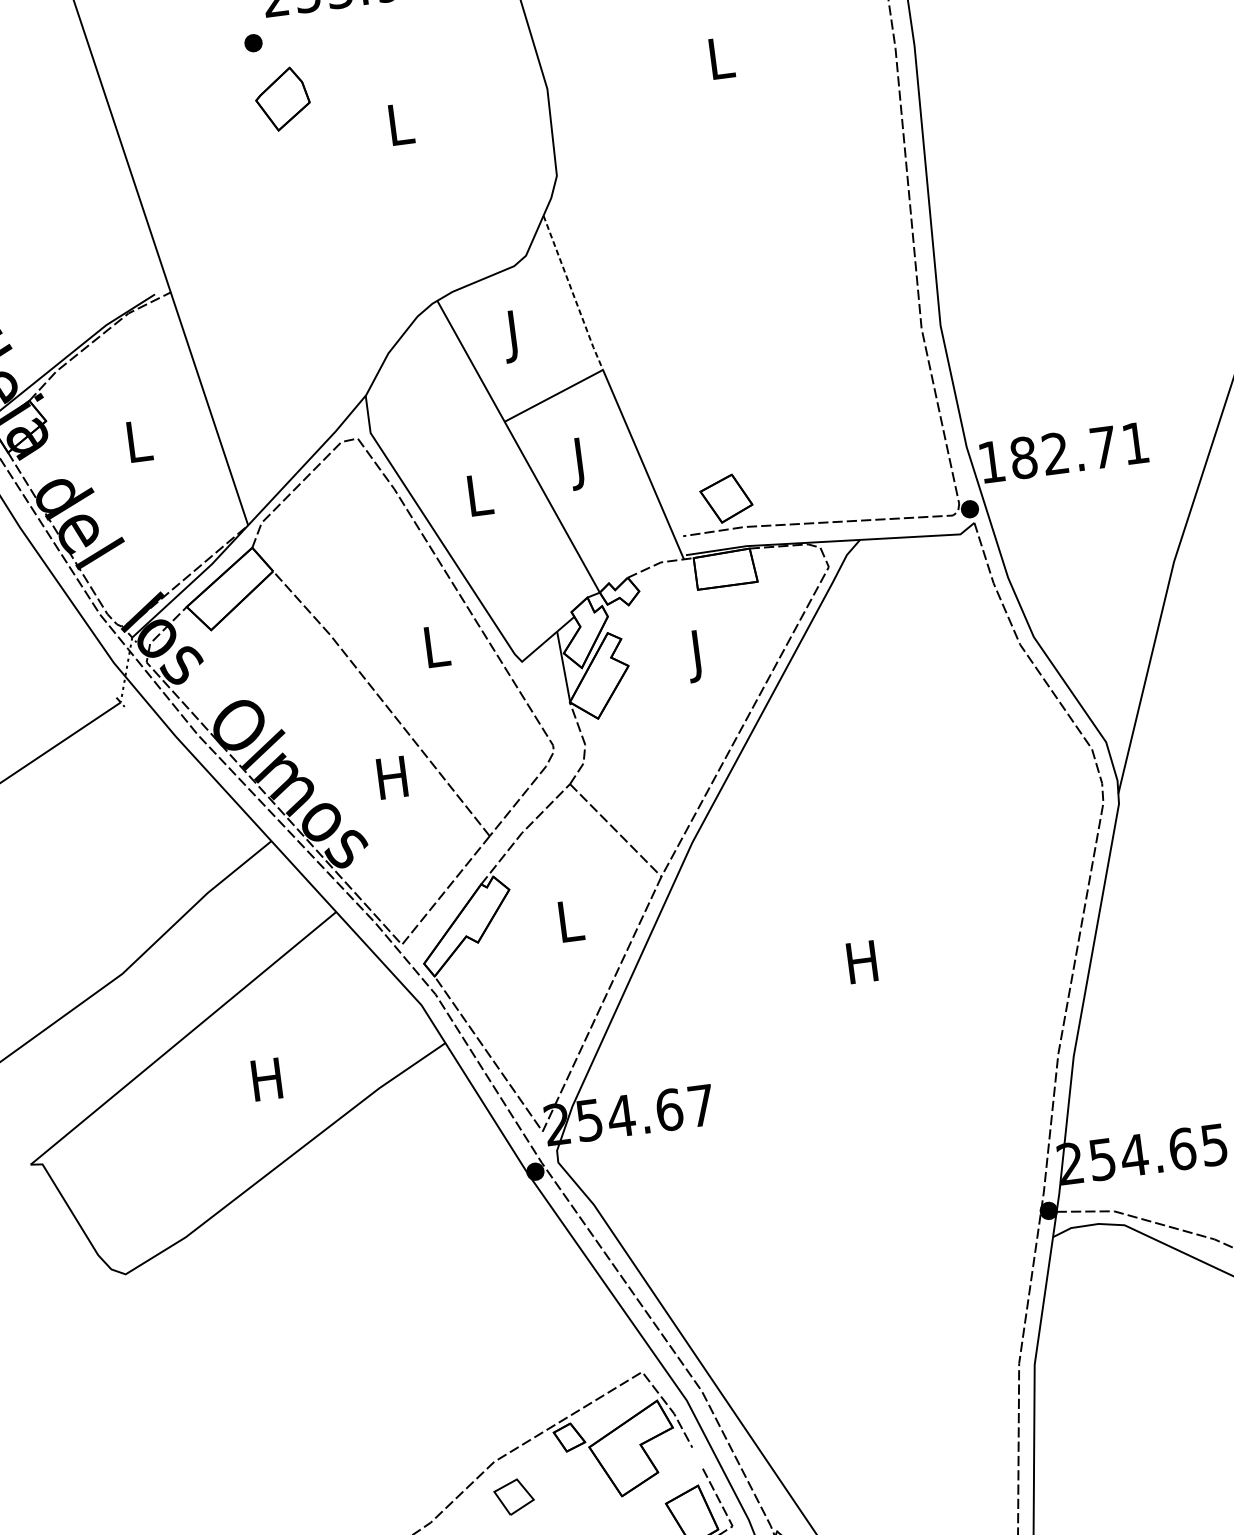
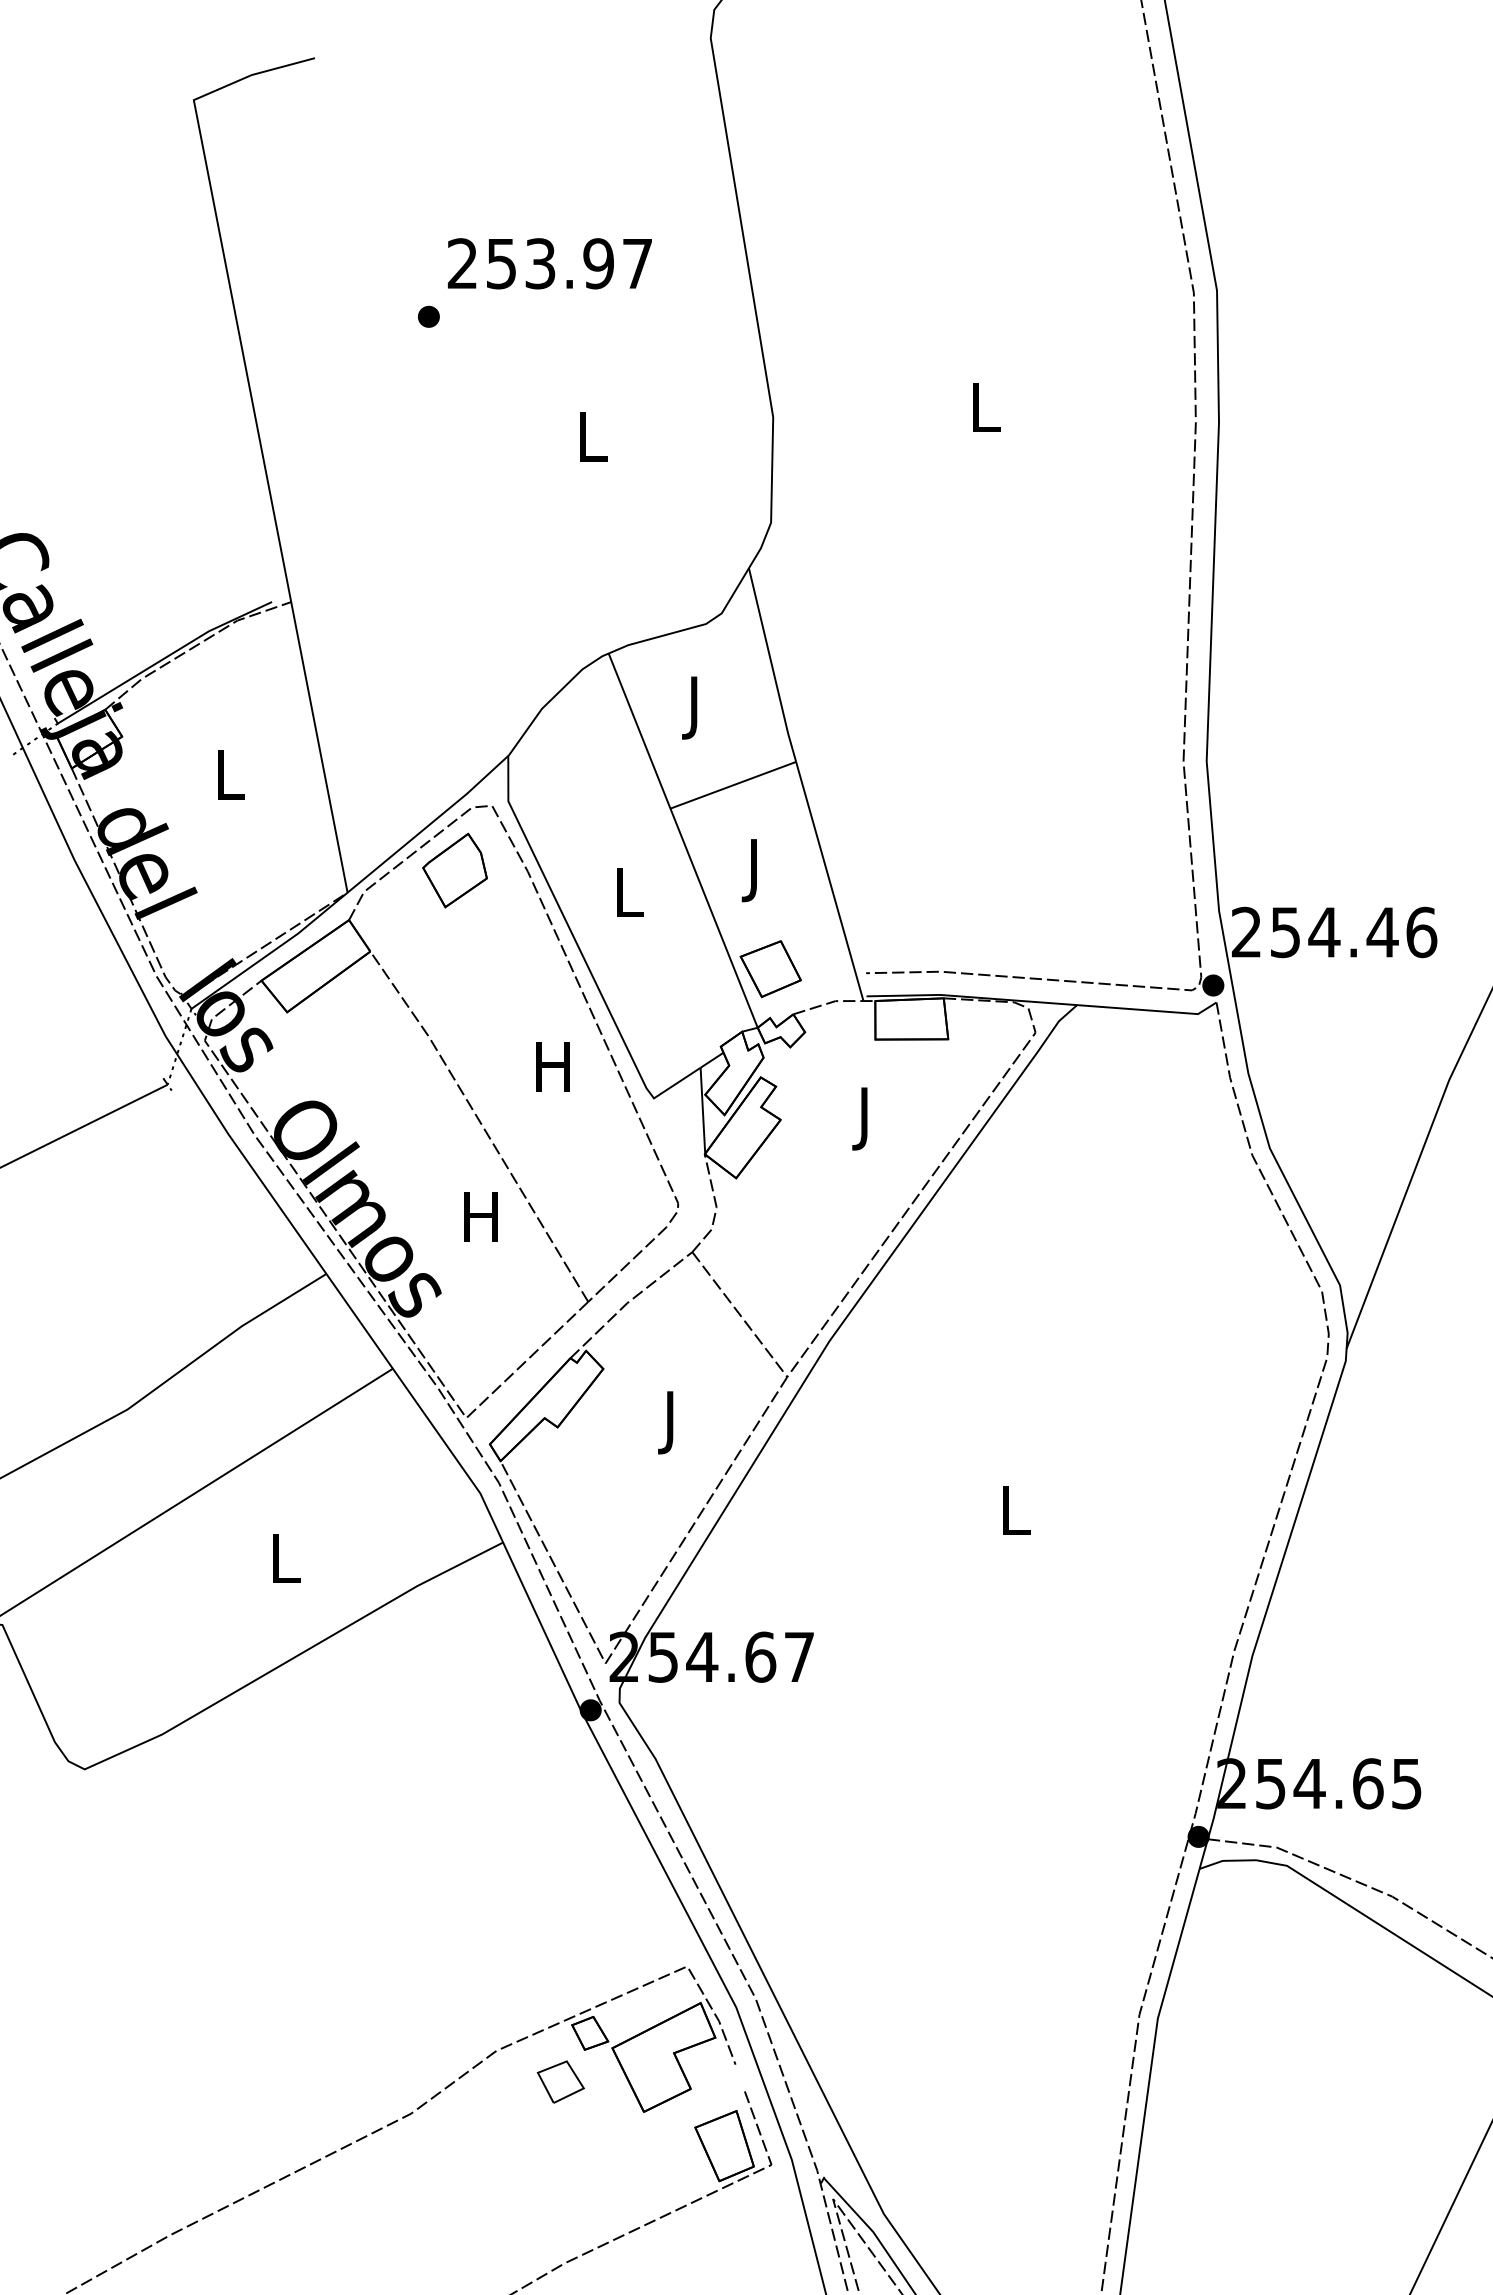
part: (282, 99) -> (454, 870), moved
line: (573, 294) -> (772, 666), dashed -> solid
text: (1063, 452) -> (1334, 932), 182.71 -> 254.46
part: (726, 499) -> (770, 969), moved
text: (435, 646) -> (552, 1066), L -> H
text: (571, 926) -> (672, 1422), L -> J
text: (861, 962) -> (1013, 1510), H -> L
text: (266, 1079) -> (283, 1558), H -> L
part: (513, 1496) -> (560, 2081), moved

